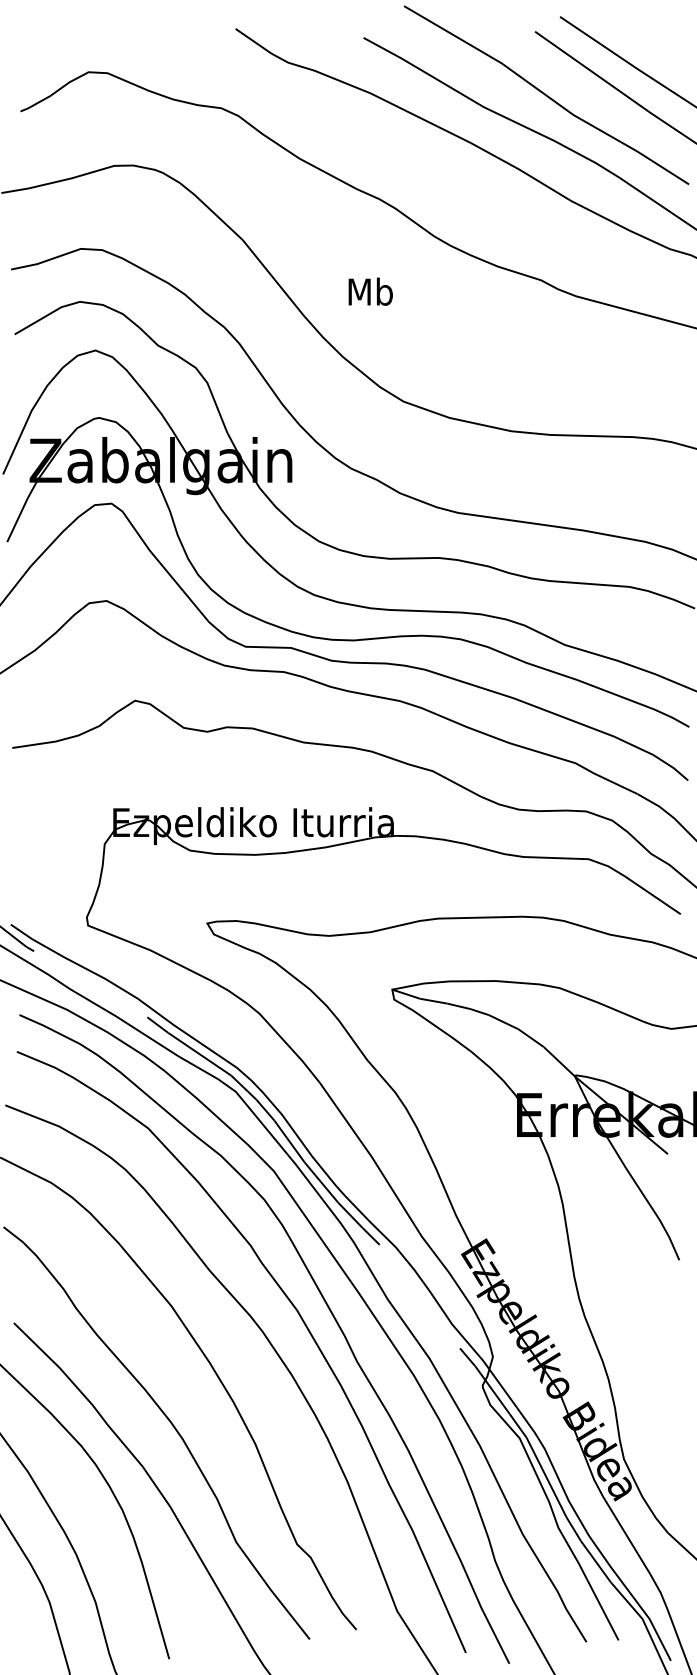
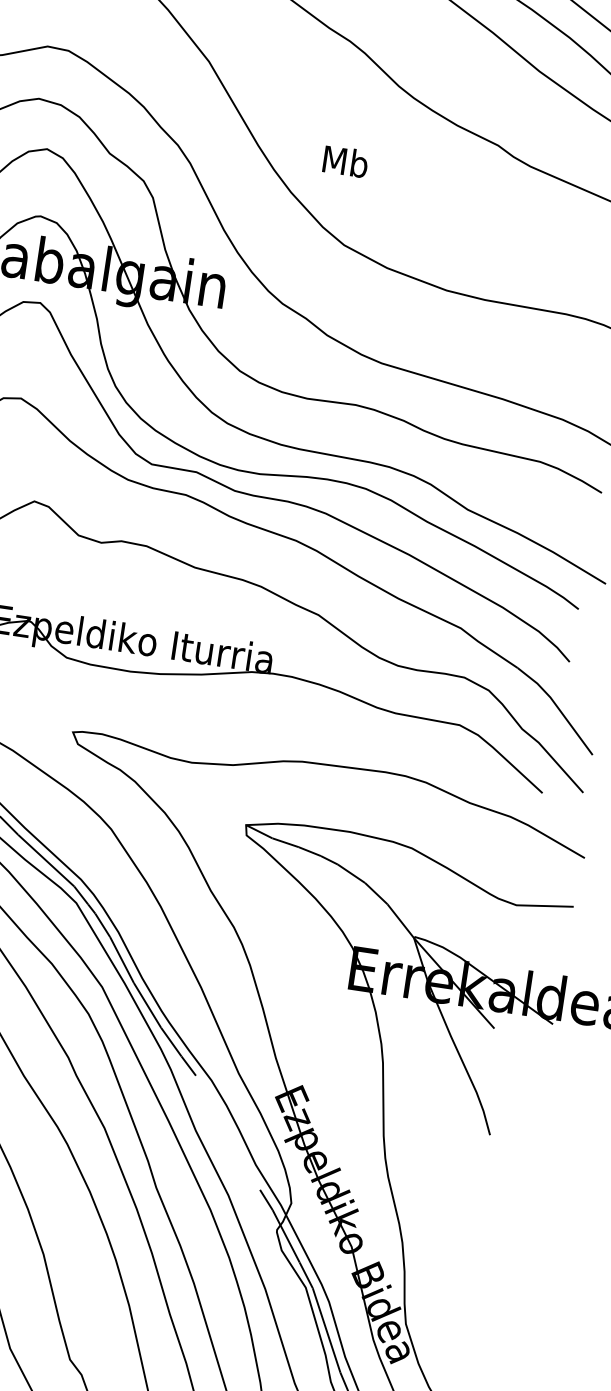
text: (370, 291) -> (345, 161), moved

